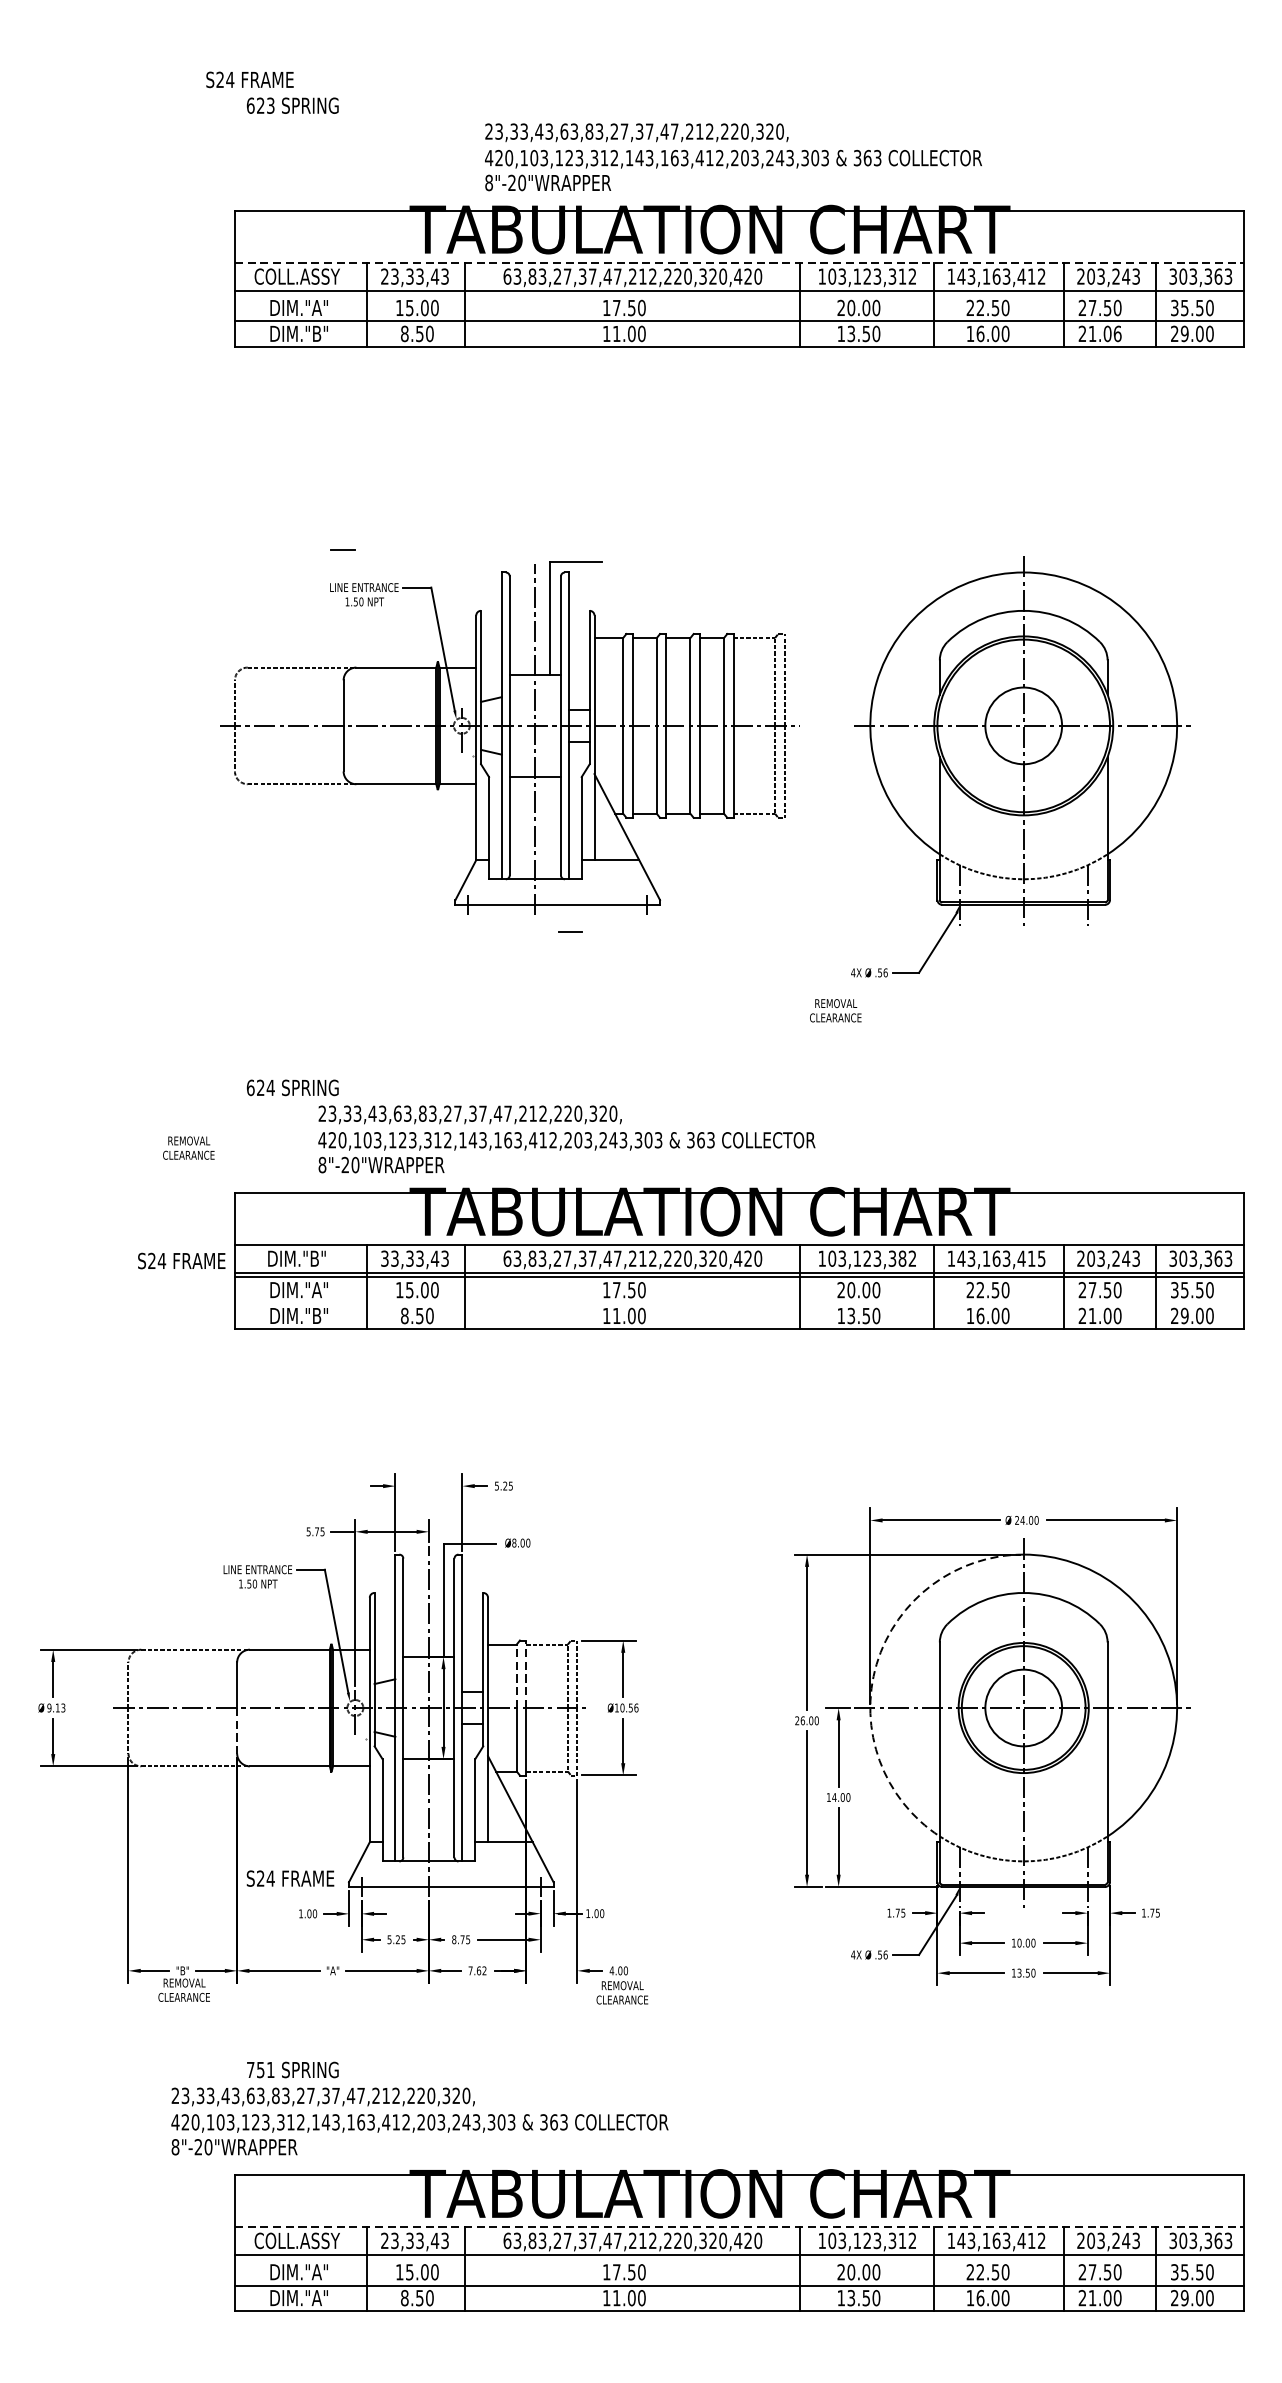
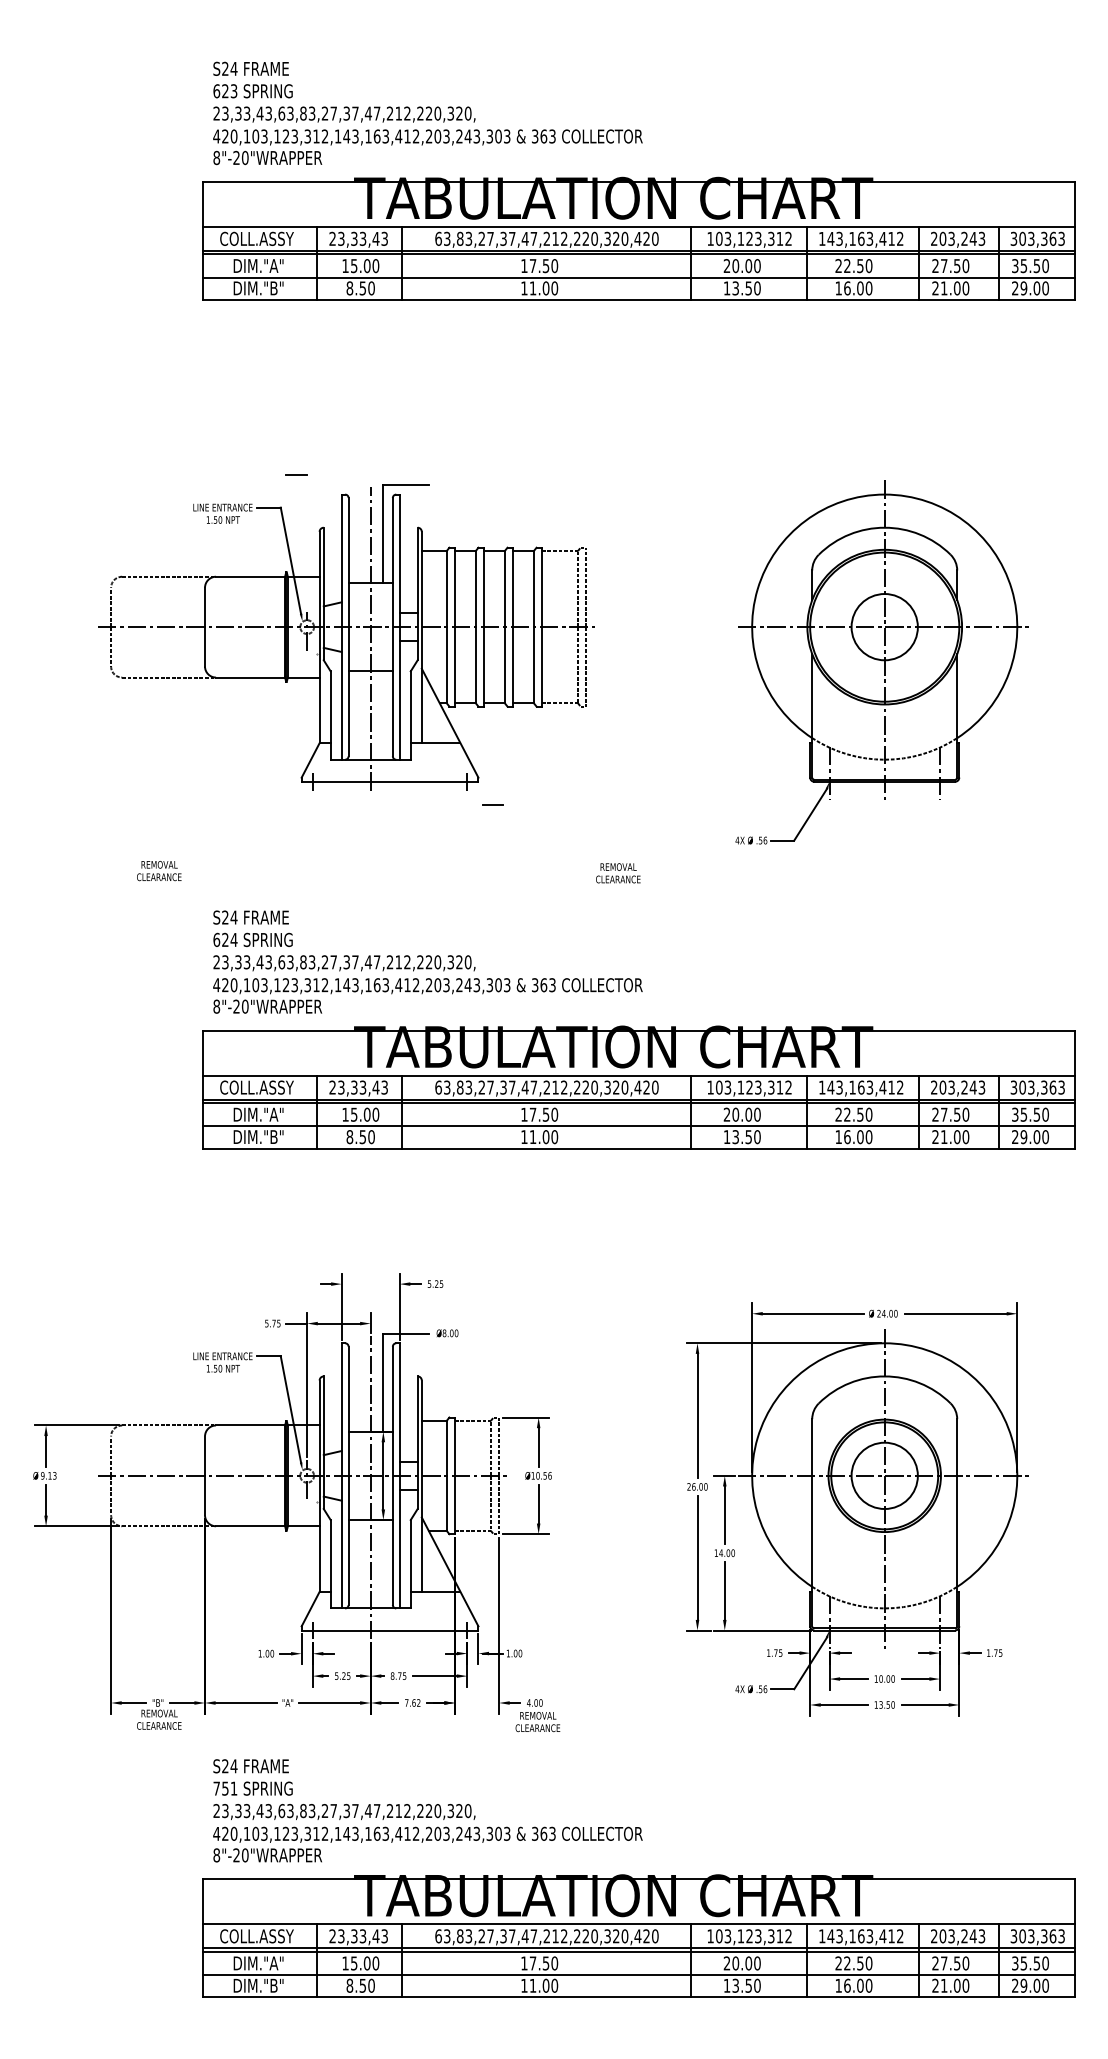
text: (249, 79) -> (250, 68), moved
text: (732, 156) -> (427, 135), moved
line: (738, 263) -> (638, 227), dashed -> solid
line: (738, 294) -> (638, 254), added
text: (1117, 334) -> (965, 288), 21.06 -> 21.00
part: (507, 737) -> (346, 637), moved
text: (835, 1010) -> (618, 873), moved
text: (566, 1139) -> (427, 984), moved
text: (189, 1148) -> (159, 871), moved
text: (296, 1258) -> (256, 1087), DIM."B" -> COLL.ASSY
text: (384, 1258) -> (332, 1087), 33,33,43 -> 23,33,43
text: (901, 1258) -> (779, 1087), 103,123,382 -> 103,123,312
text: (1041, 1258) -> (900, 1087), 143,163,415 -> 143,163,412
text: (181, 1260) -> (250, 917), moved
line: (738, 1303) -> (638, 1126), added
arc: (876, 1664) -> (757, 1438), dashed -> solid
line: (525, 1674) -> (454, 1446), dashed -> solid
line: (516, 1675) -> (446, 1447), dashed -> solid
line: (237, 1730) -> (205, 1495), dashed -> solid
text: (289, 1878) -> (250, 1766), moved
text: (419, 2121) -> (427, 1833), moved
line: (738, 2227) -> (638, 1924), dashed -> solid
line: (738, 2258) -> (638, 1951), added
text: (316, 2297) -> (273, 1985), DIM."A" -> DIM."B"

